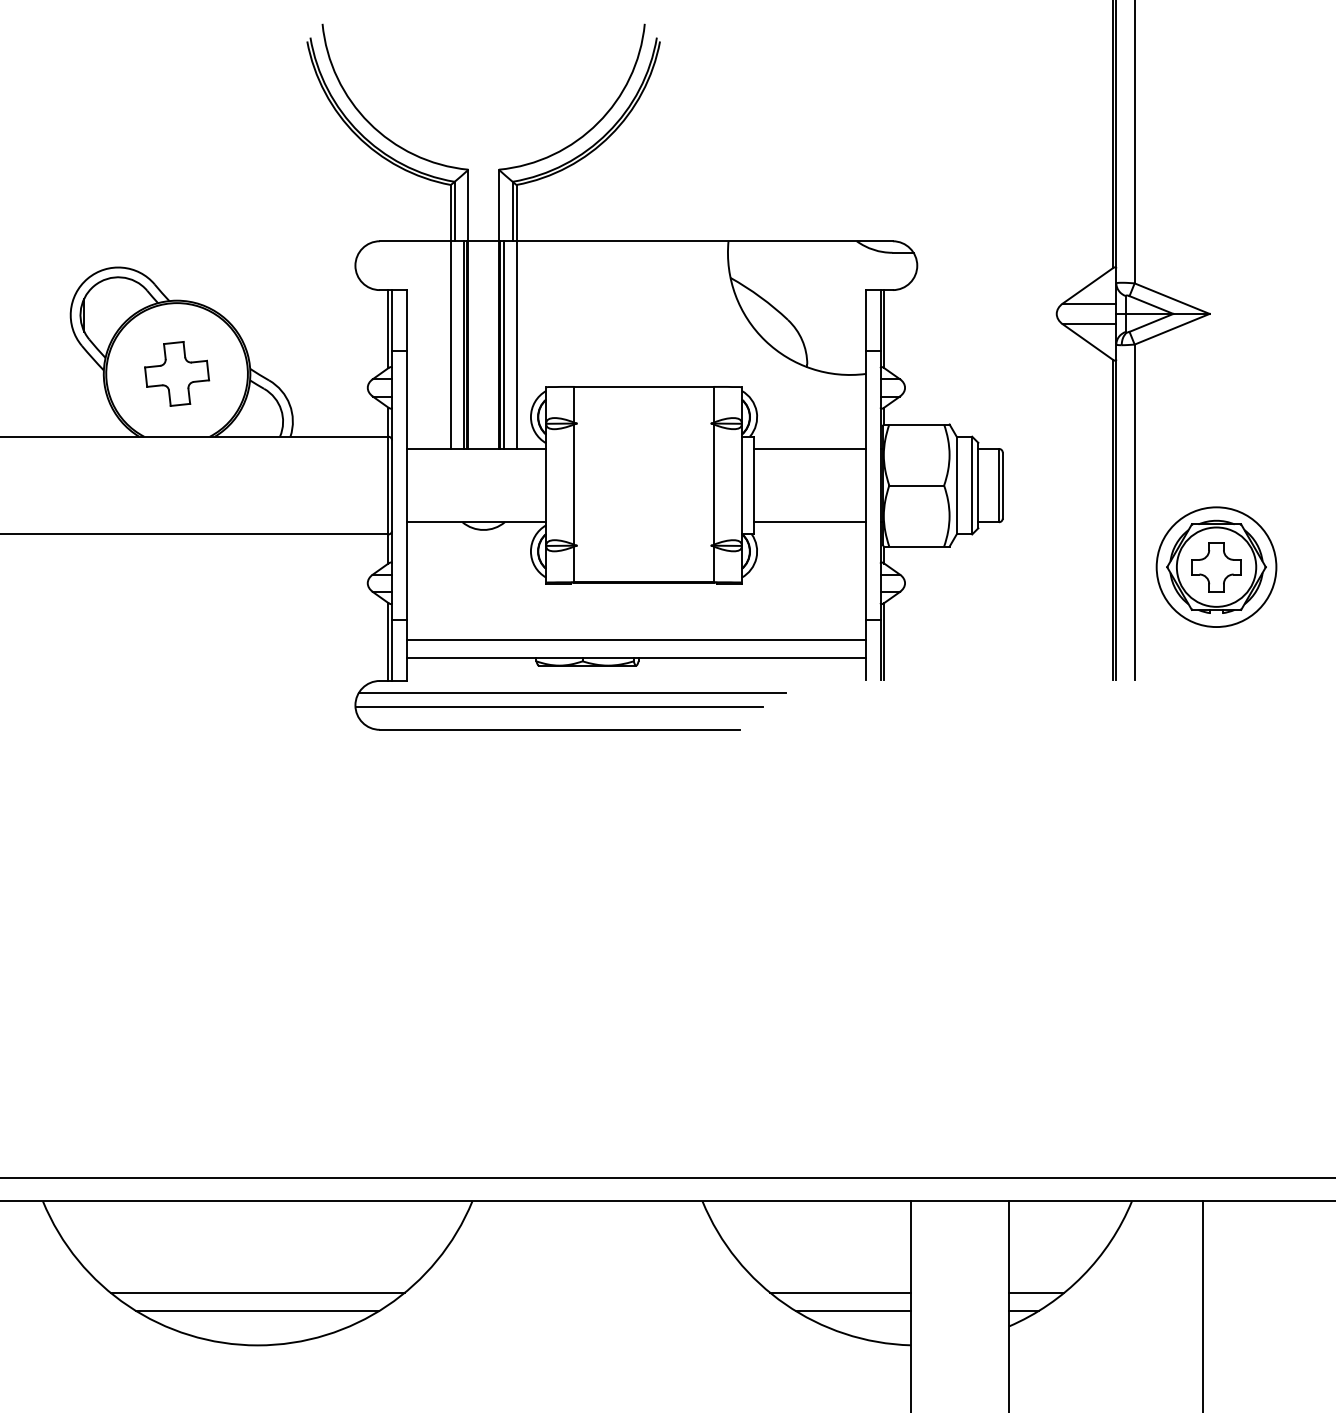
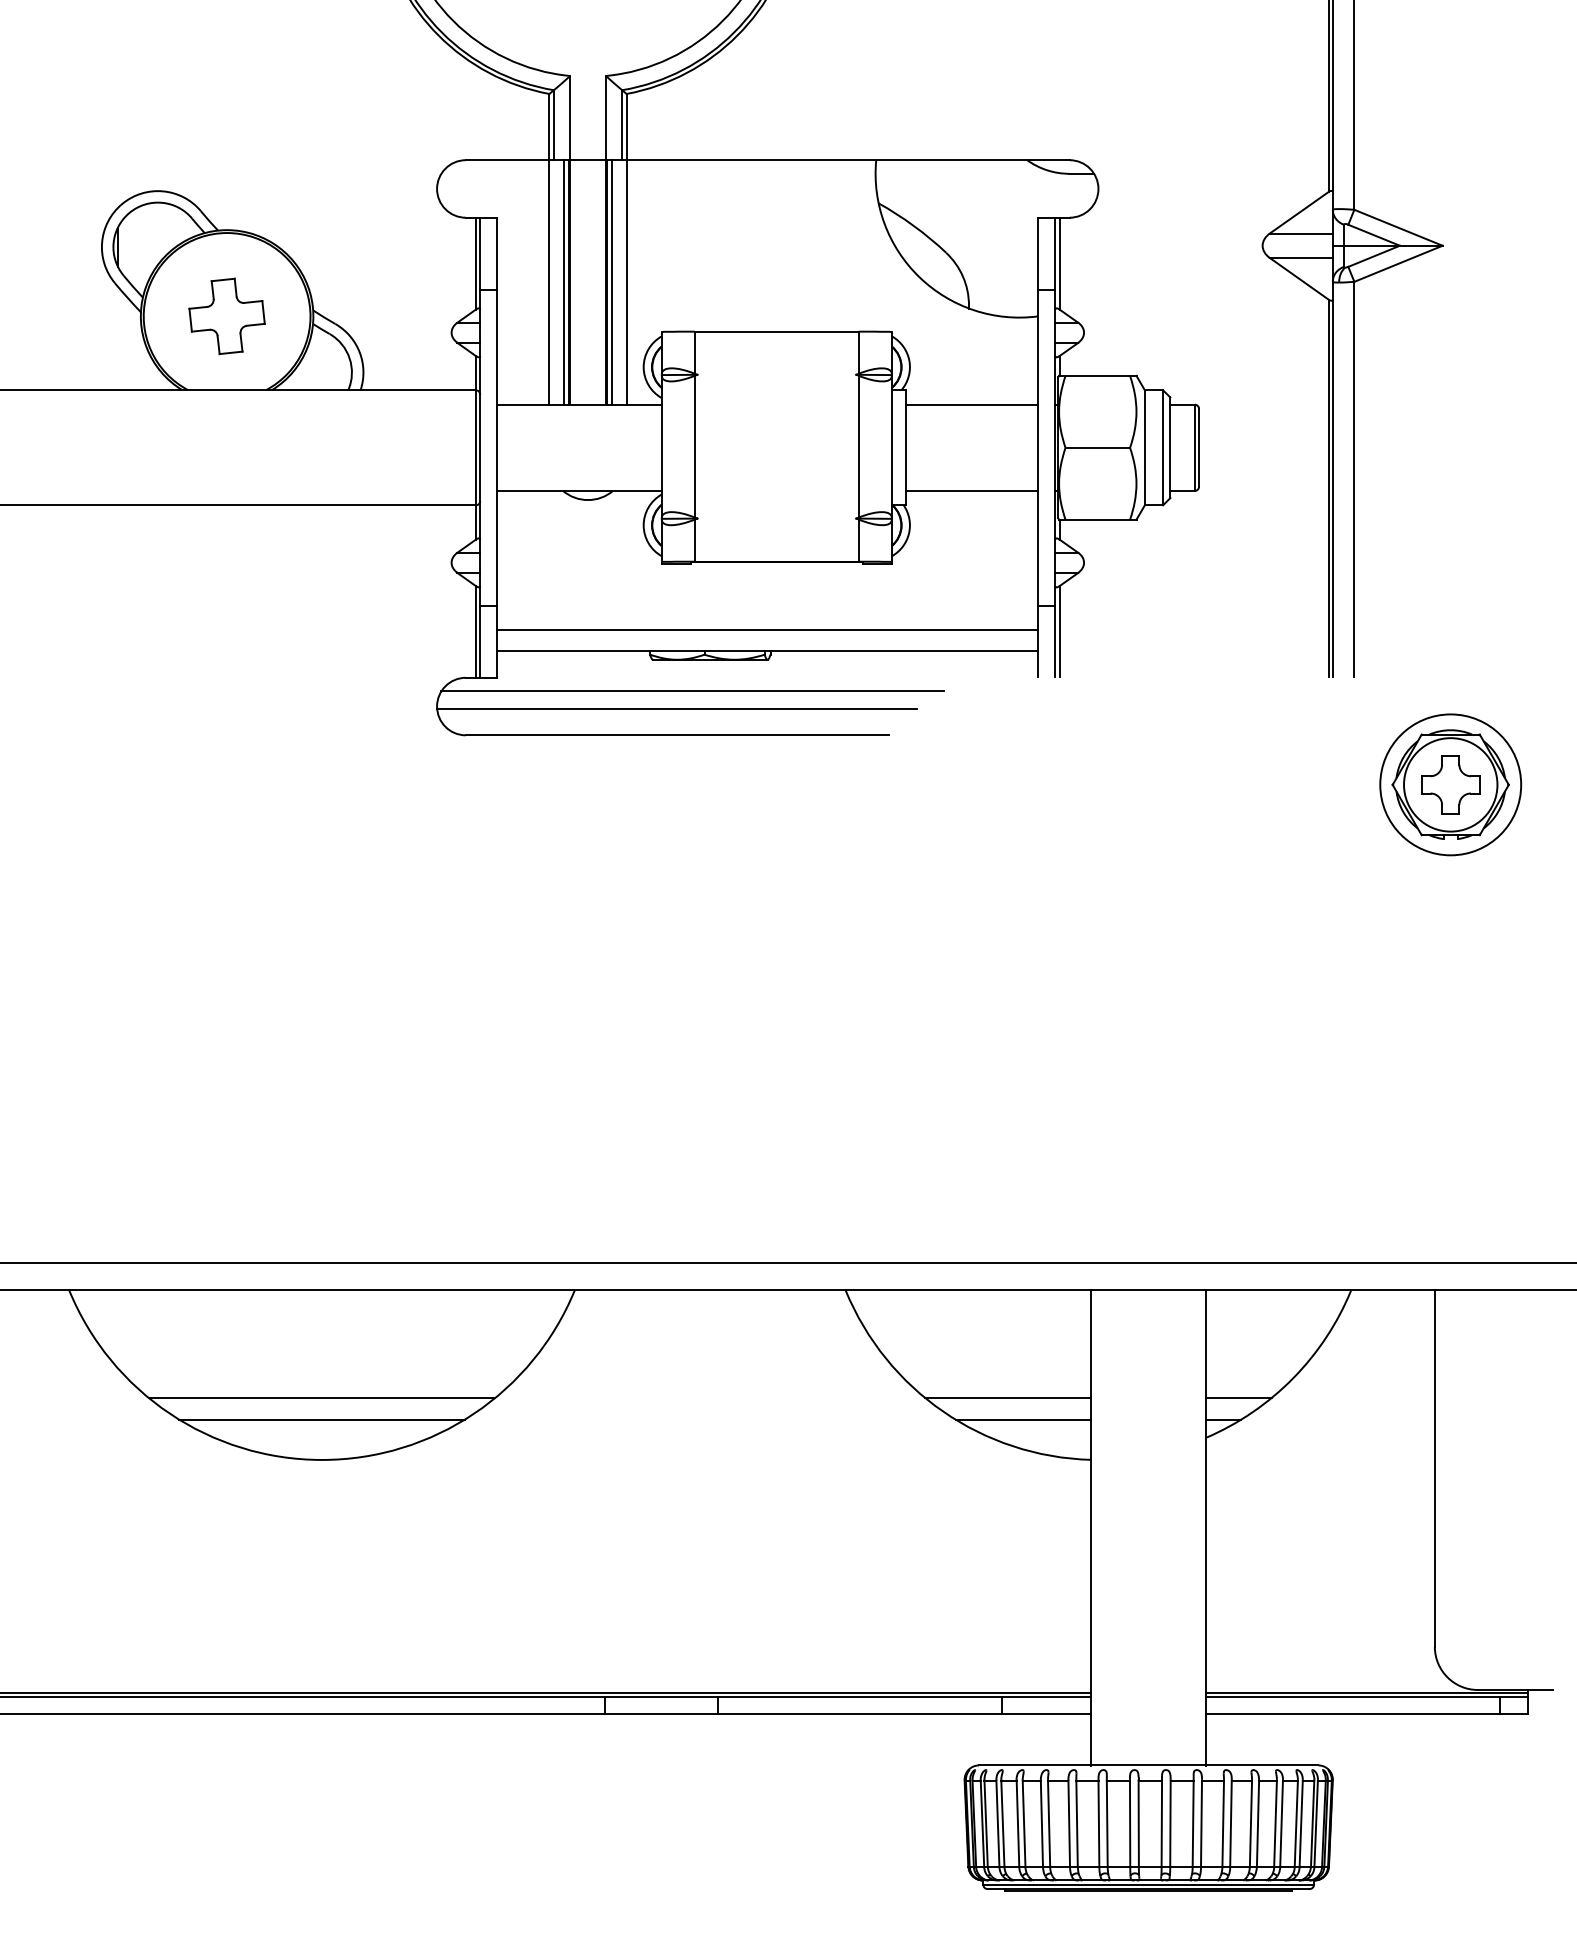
part: (1216, 566) -> (1450, 784), moved

